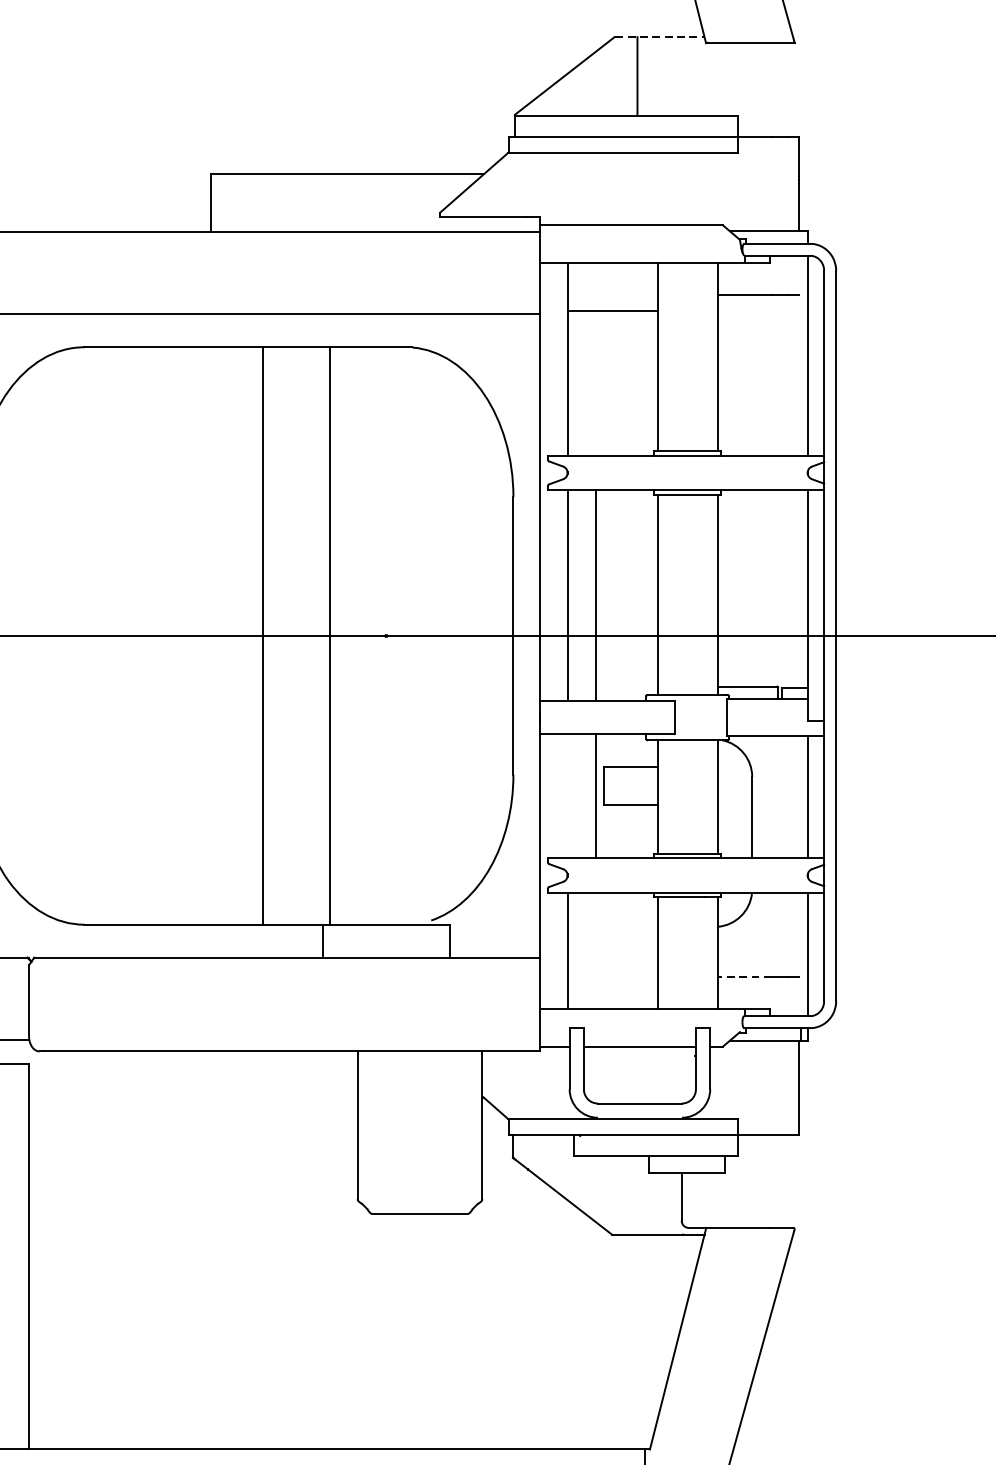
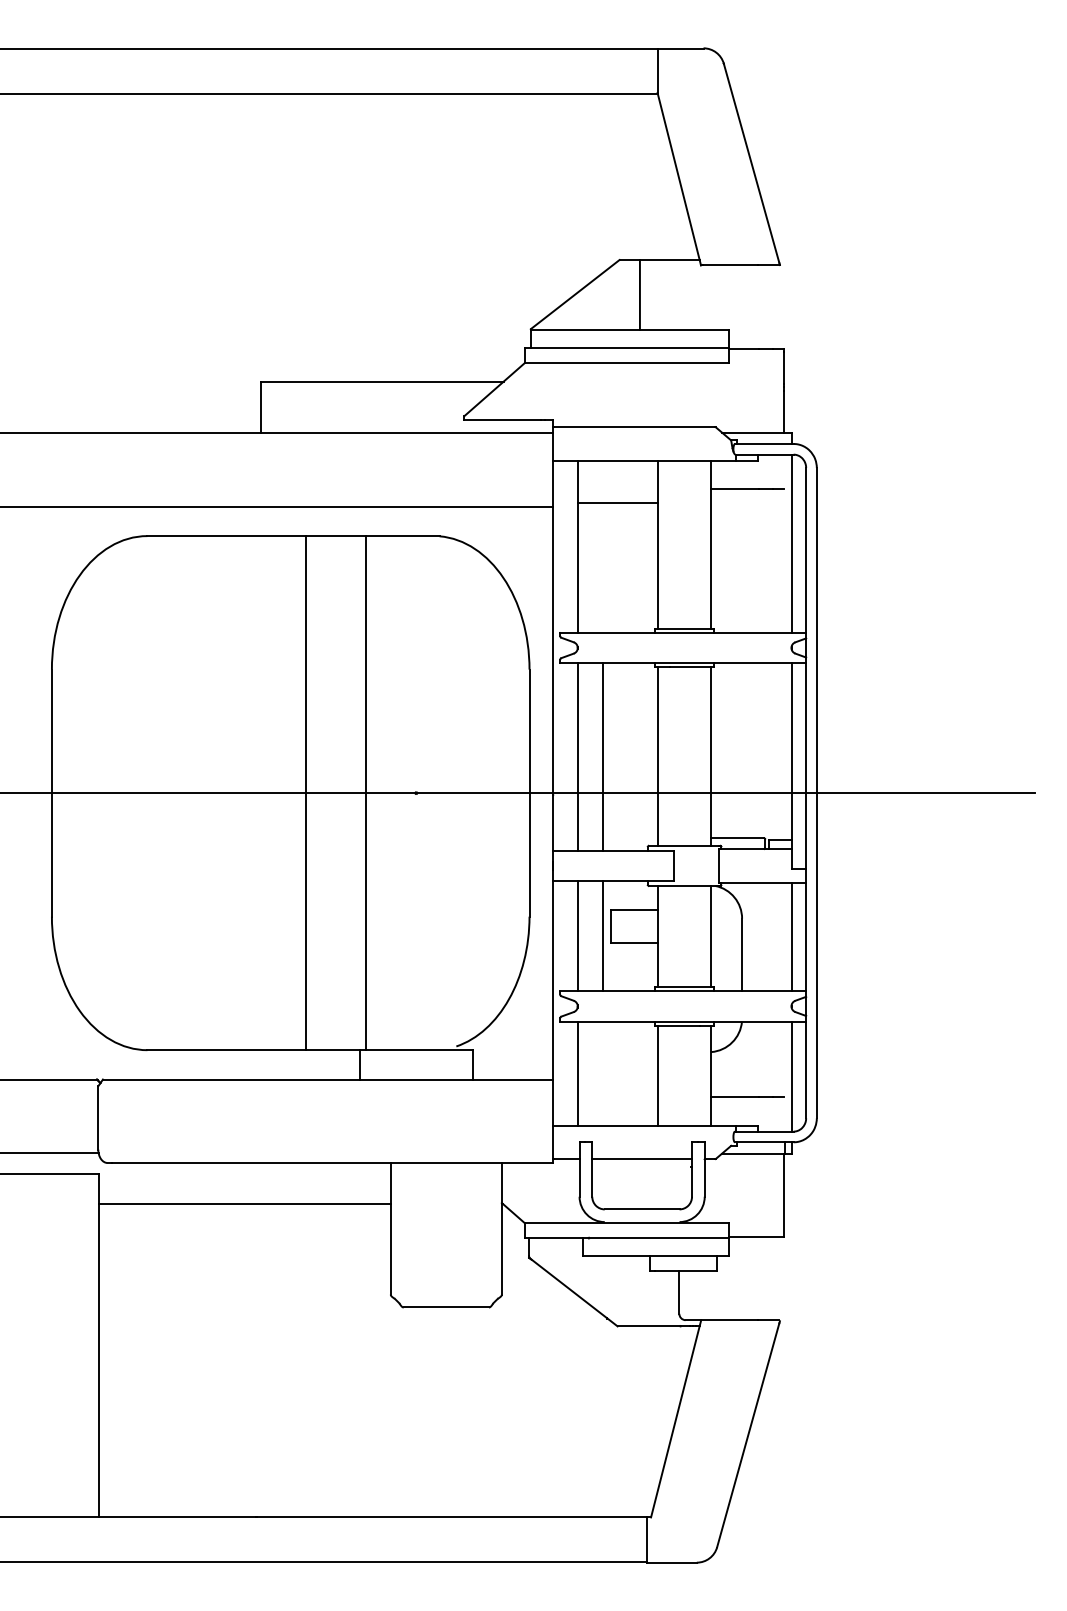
line: (659, 36) -> (659, 259), dashed -> solid
line: (567, 795) -> (577, 935), added
line: (743, 976) -> (734, 1096), dashed -> solid
line: (193, 1098) -> (244, 1204), added

